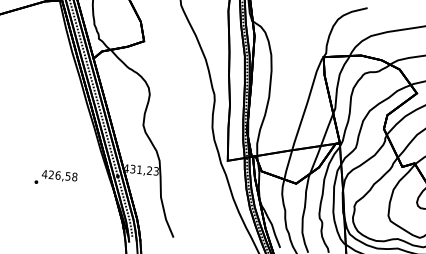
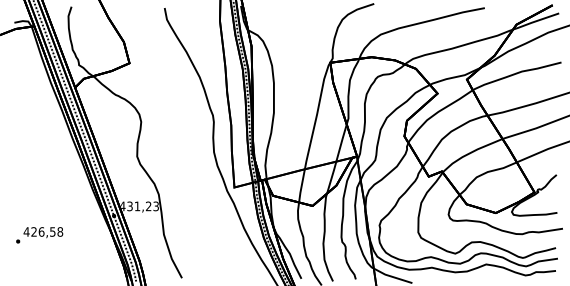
text: (55, 178) -> (39, 235), moved

